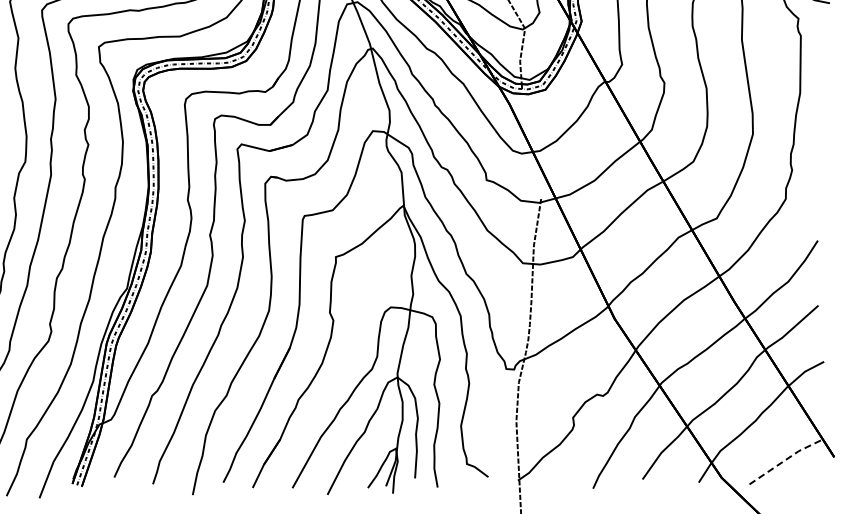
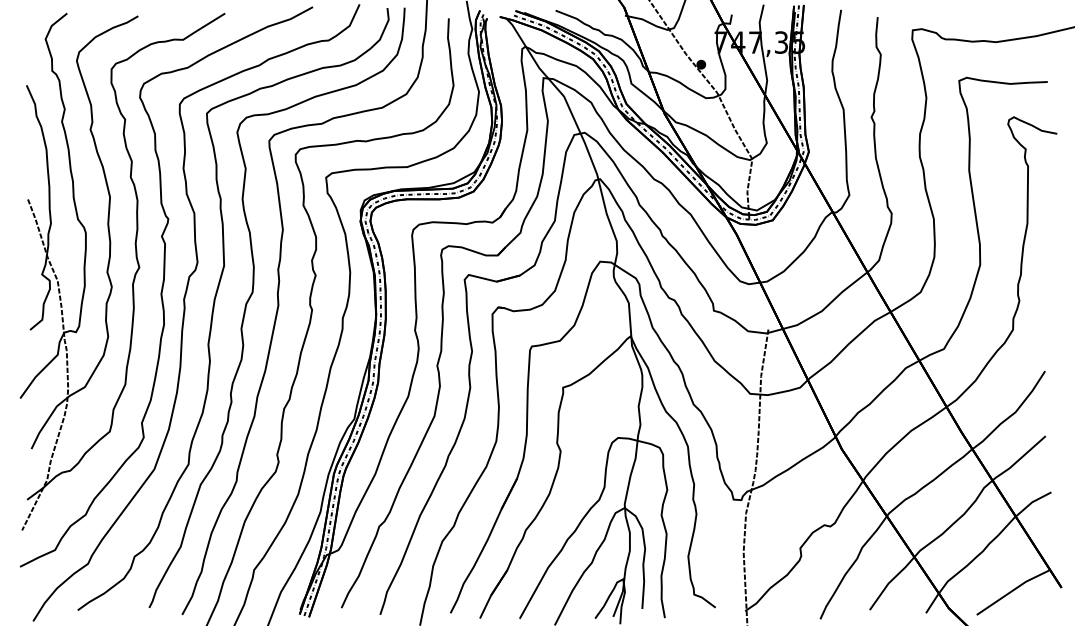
line: (785, 459) -> (1012, 590), dashed -> solid

